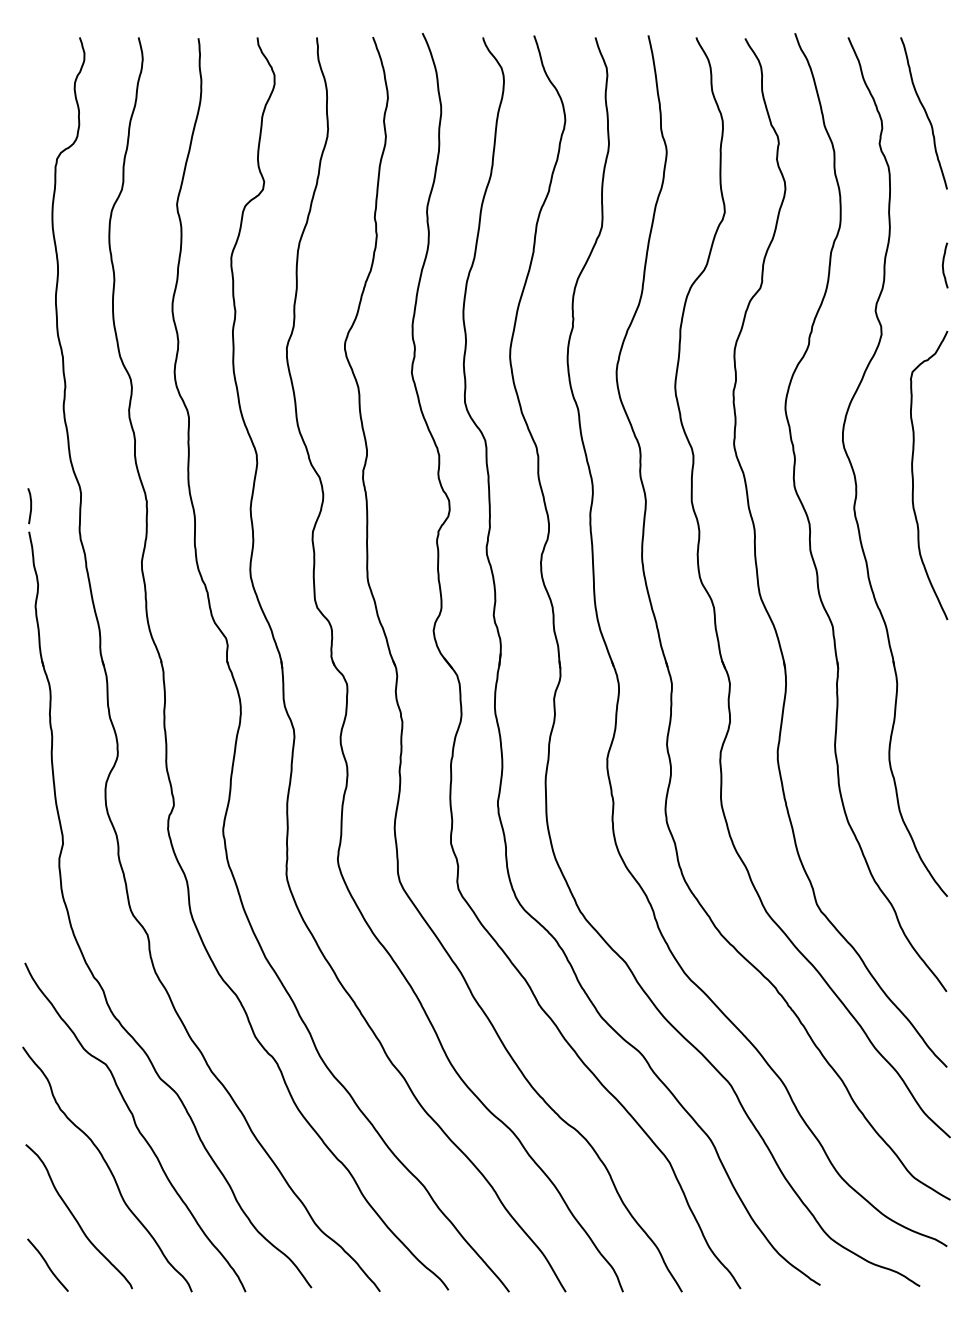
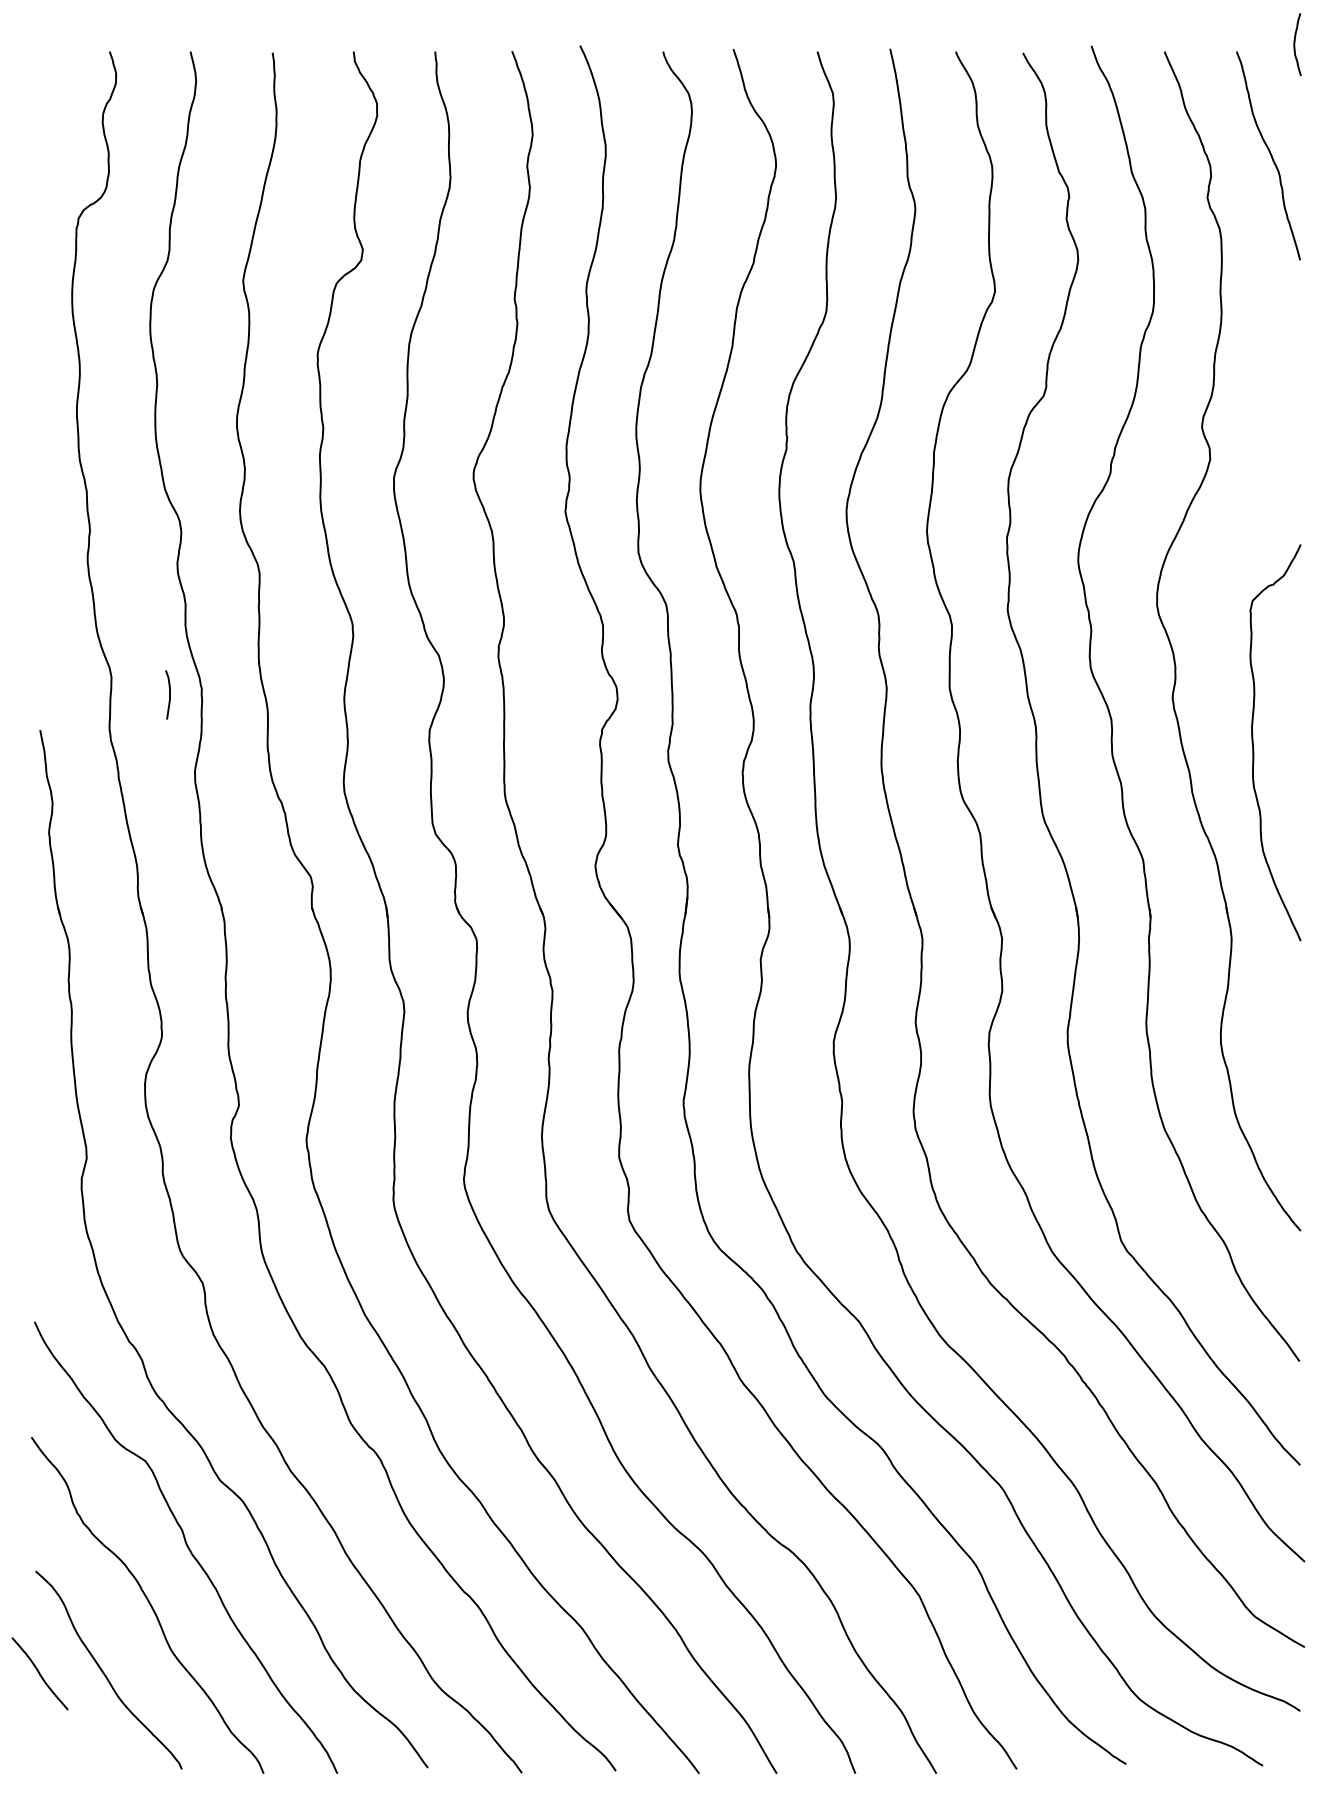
curve: (943, 265) -> (1295, 44), moved
curve: (913, 479) -> (1254, 748), moved
curve: (30, 505) -> (169, 694), moved
curve: (47, 1265) -> (39, 1673), moved

